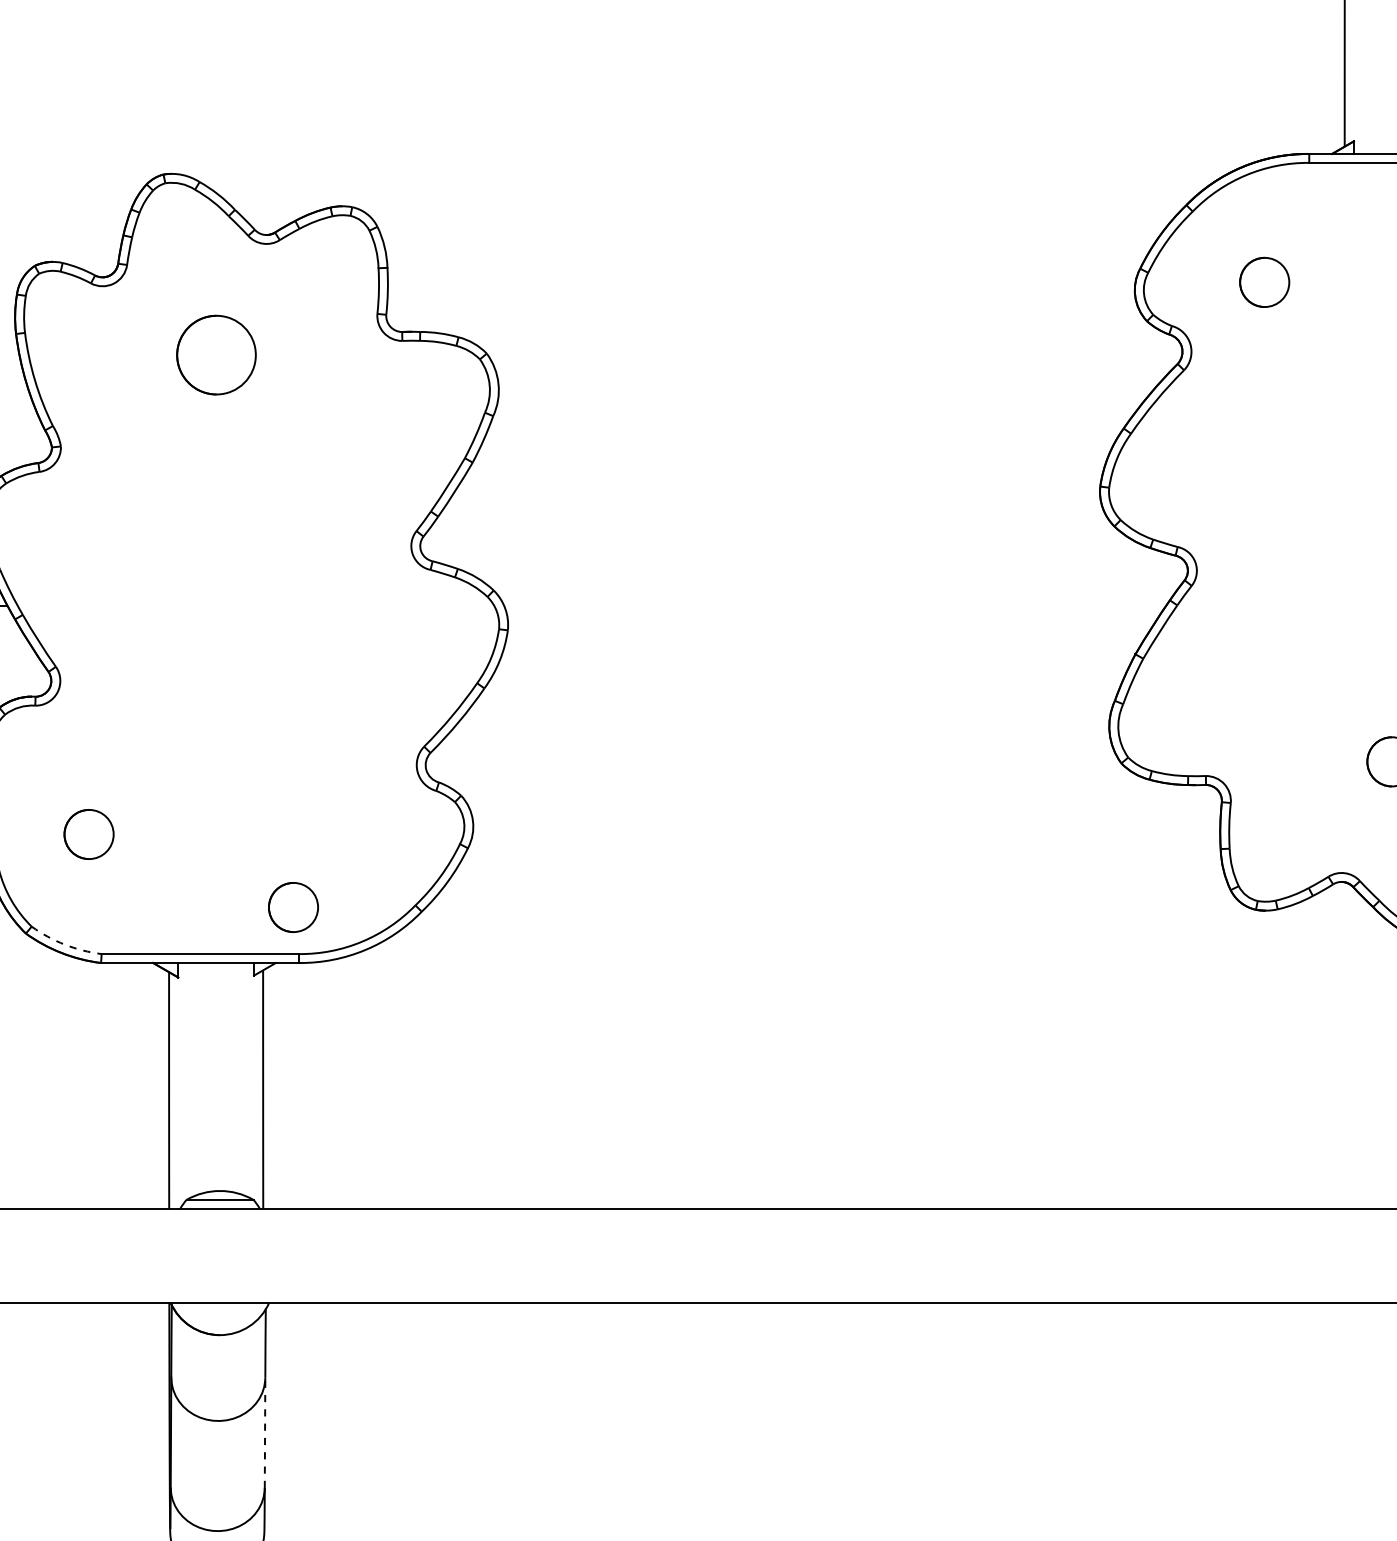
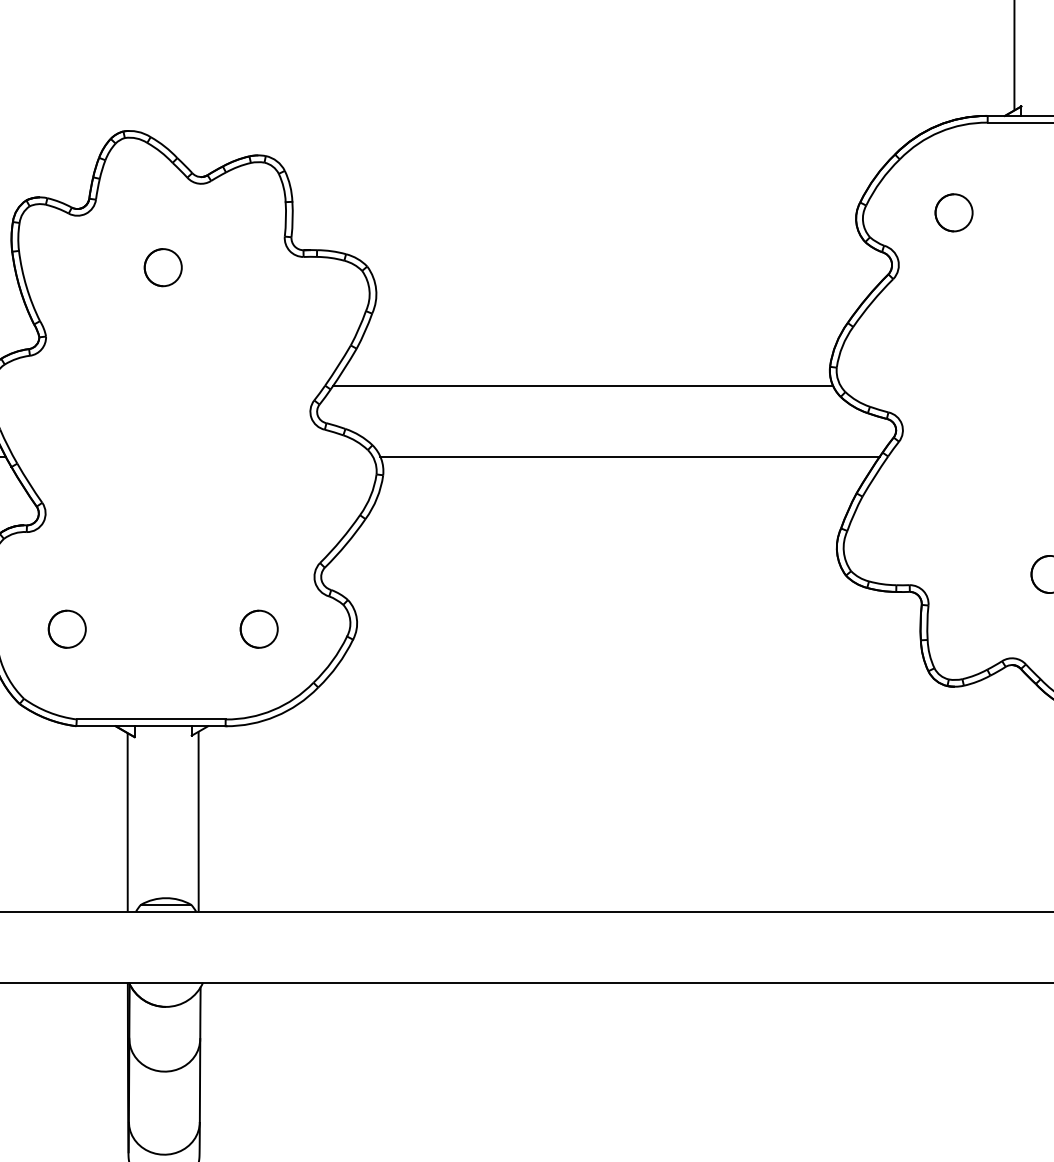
circle: (215, 354) -> (162, 267), size x0.62
line: (772, 511) -> (582, 385), added
line: (835, 605) -> (630, 456), added
circle: (293, 907) -> (259, 629), moved
arc: (64, 944) -> (48, 712), dashed -> solid
line: (265, 1432) -> (200, 1080), dashed -> solid

